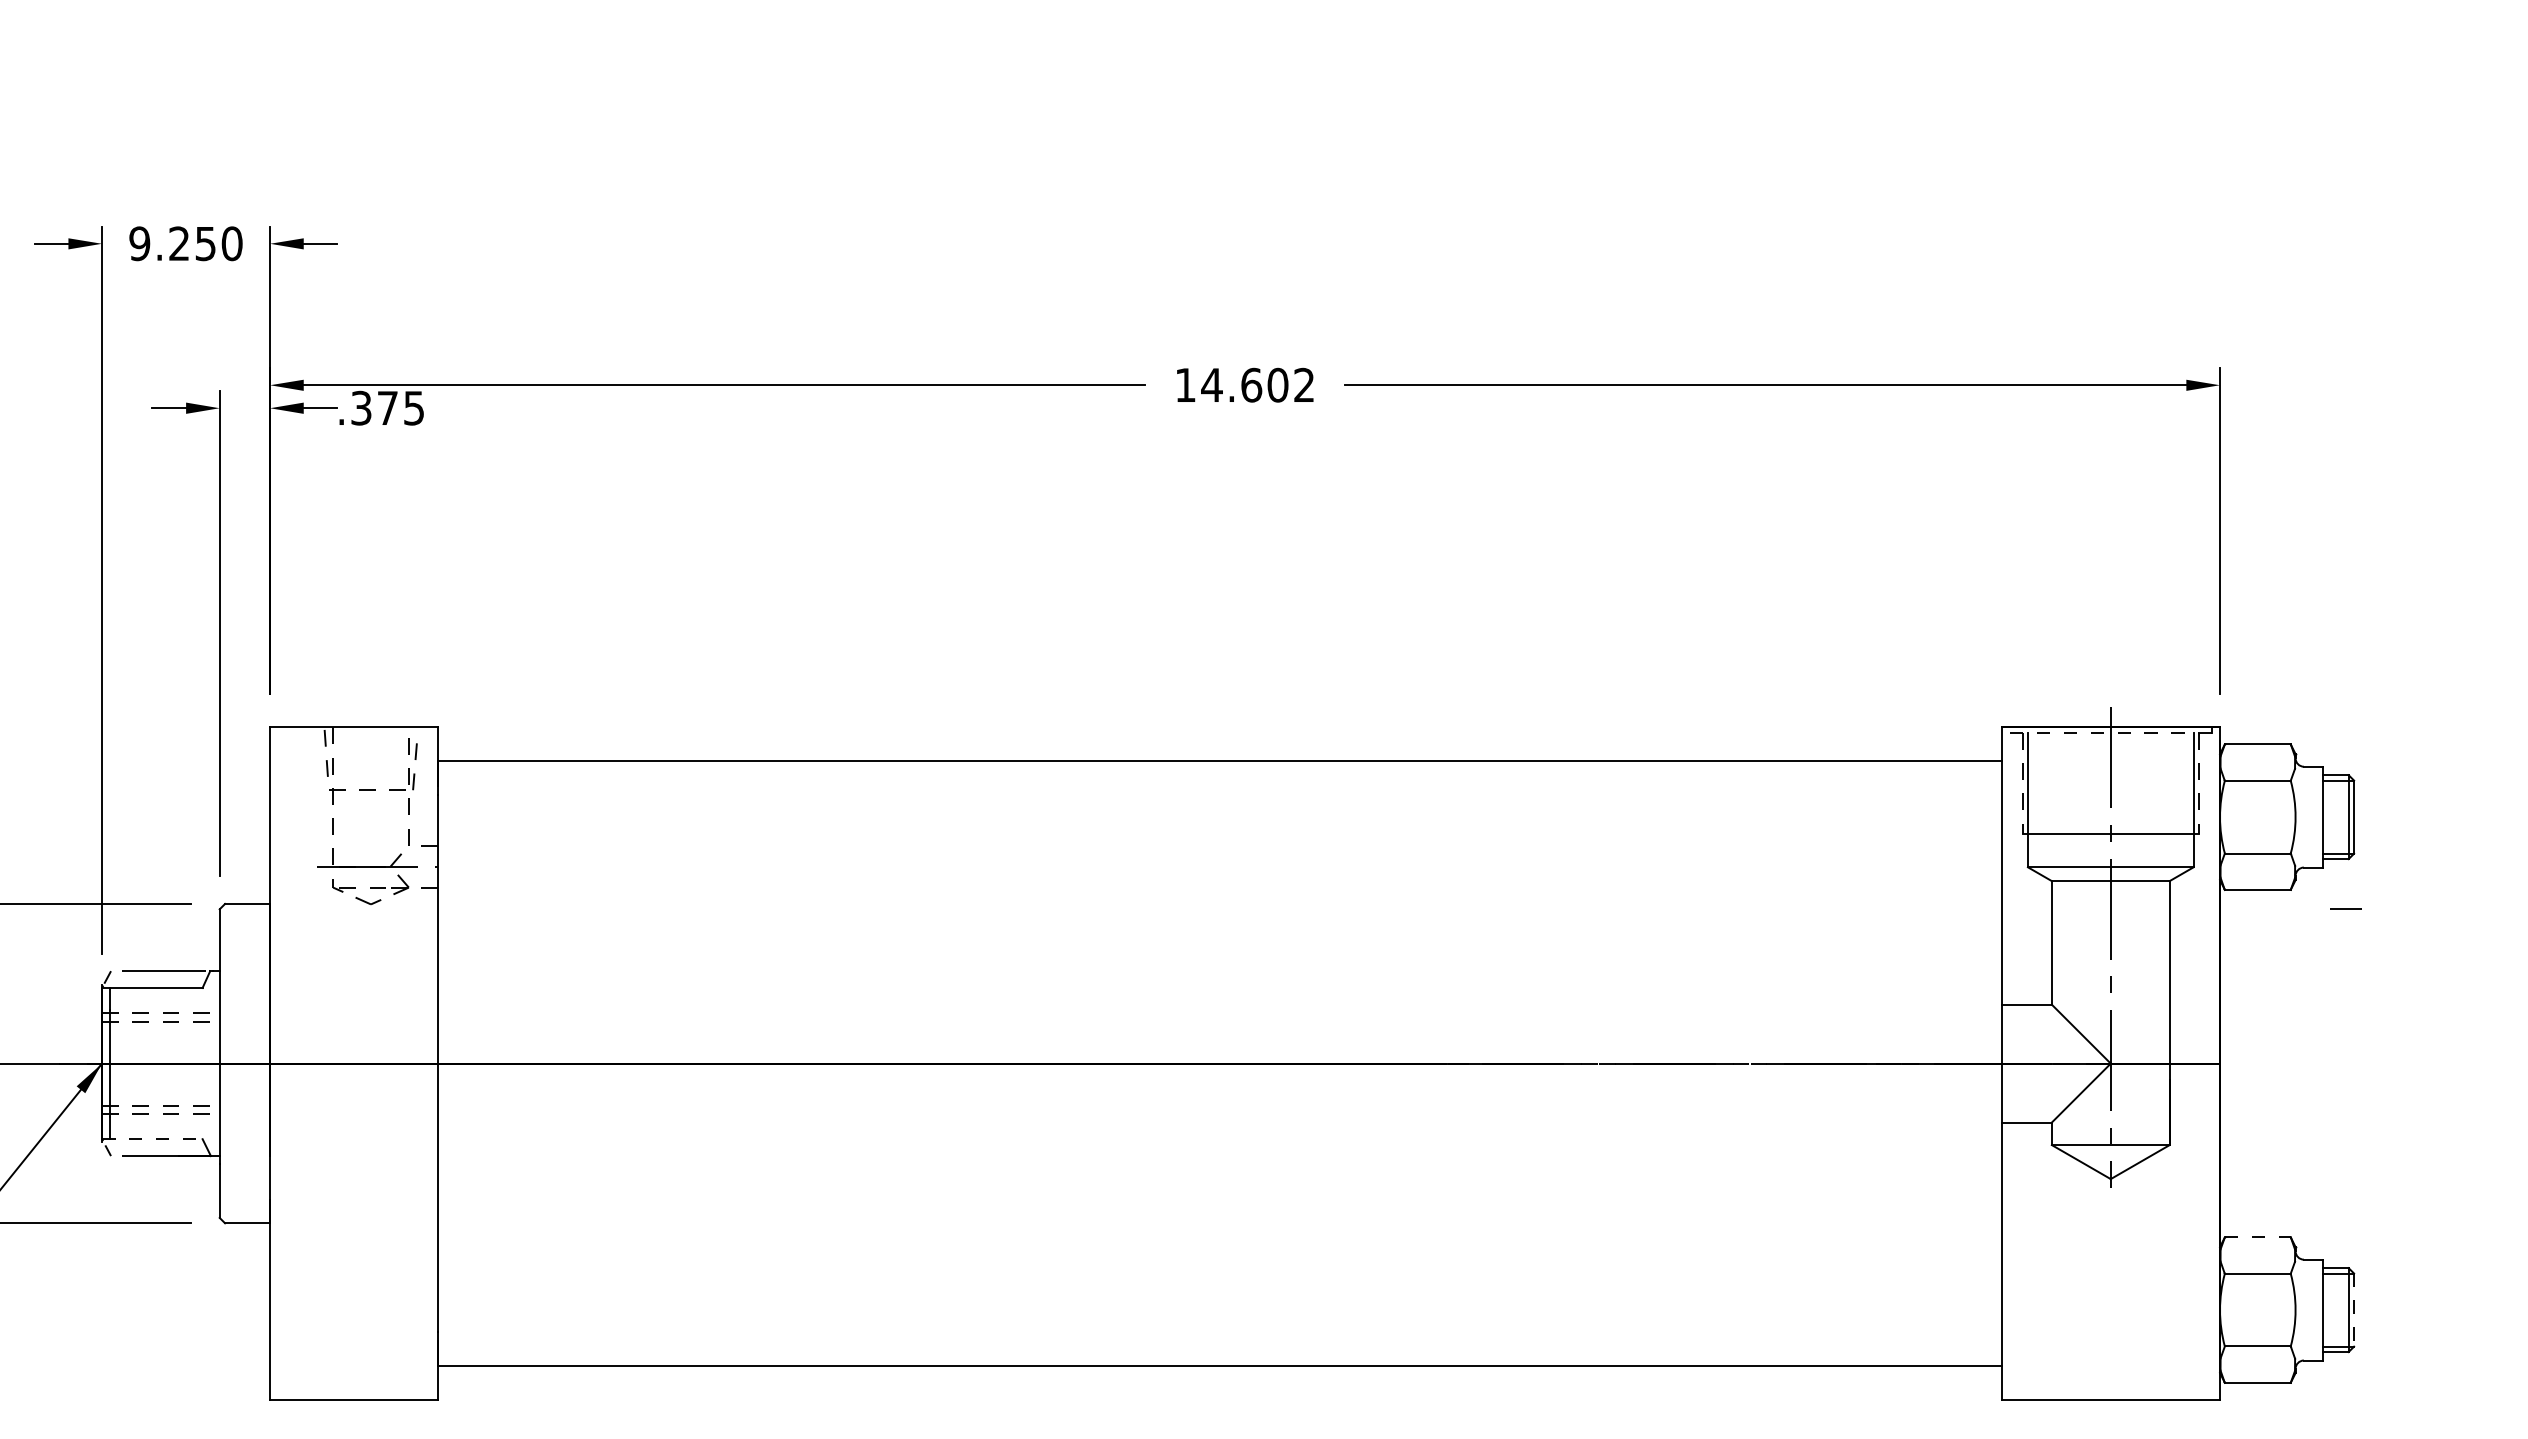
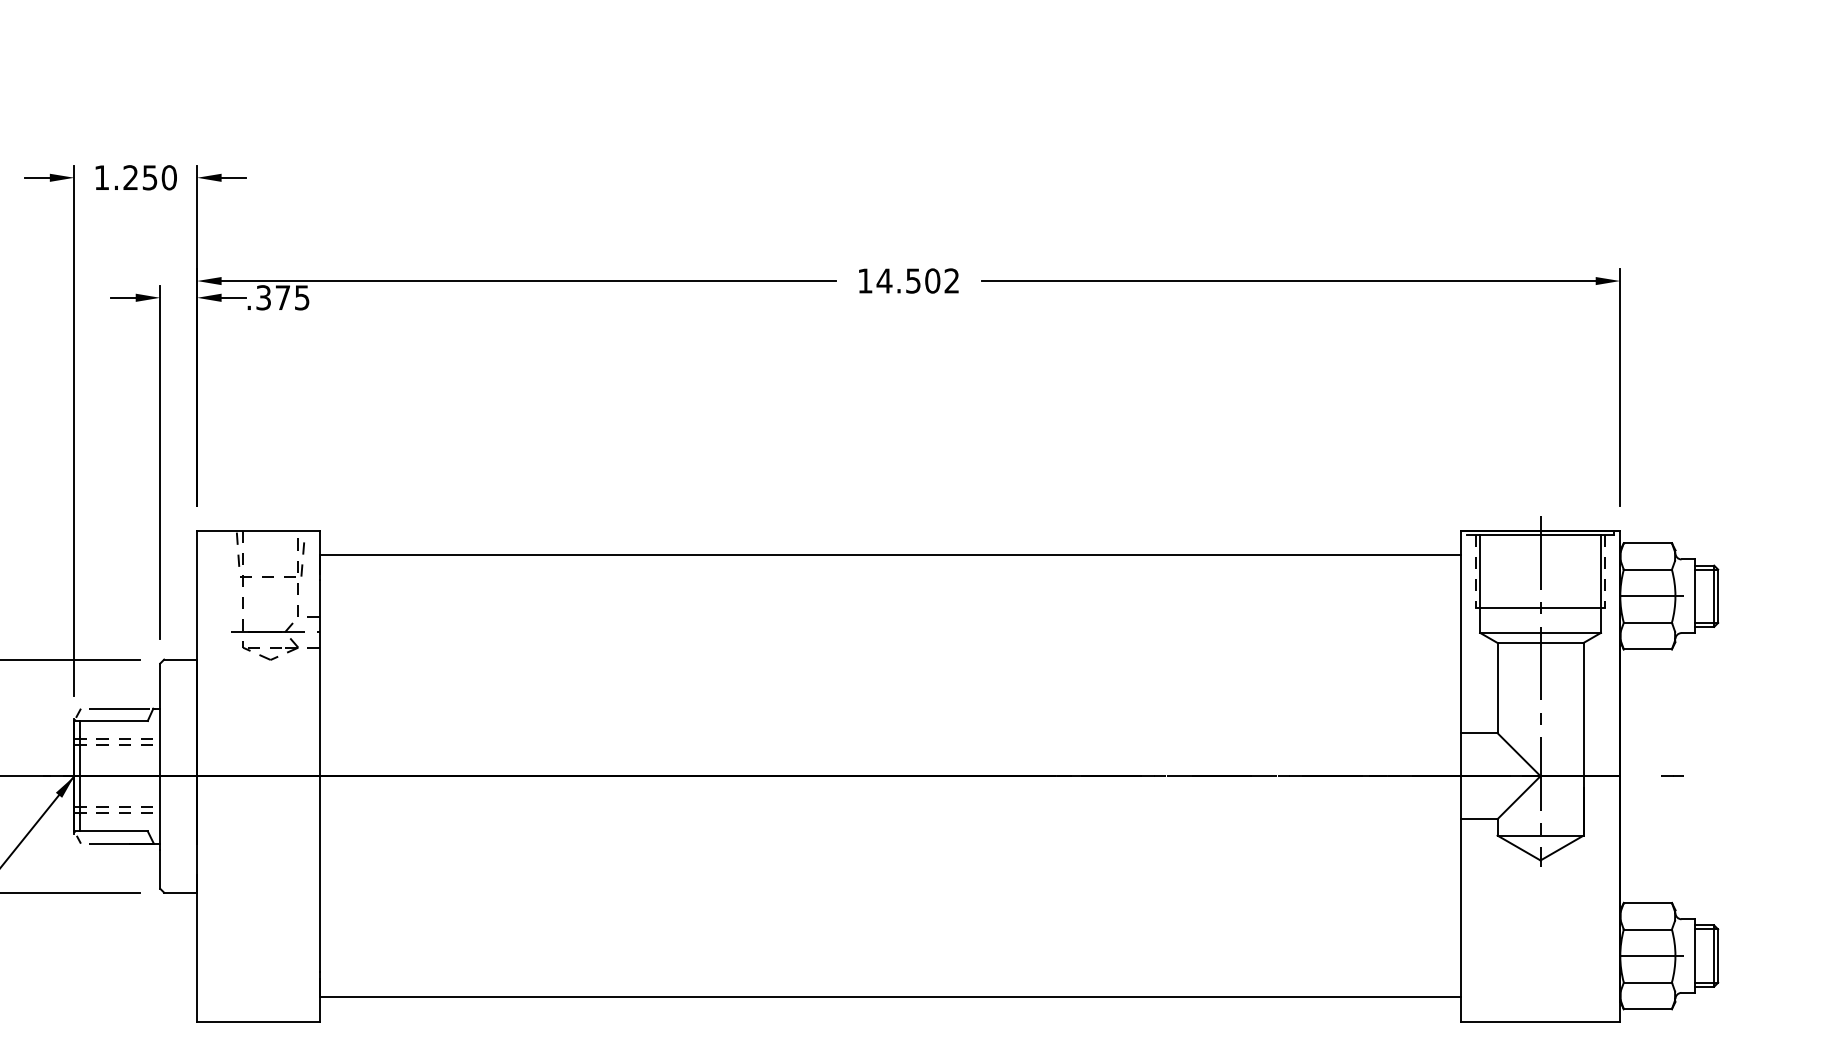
text: (139, 243) -> (101, 177), 9.250 -> 1.250
text: (1251, 384) -> (913, 280), 14.602 -> 14.502
line: (2110, 732) -> (1540, 534), dashed -> solid
line: (2263, 817) -> (1652, 596), added
line: (2345, 908) -> (1671, 776), moved
line: (152, 1139) -> (111, 831), dashed -> solid
line: (2257, 1237) -> (1647, 903), dashed -> solid
line: (2263, 1310) -> (1652, 956), added
line: (2354, 1310) -> (1718, 956), dashed -> solid

